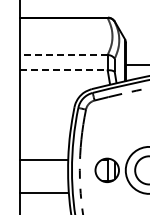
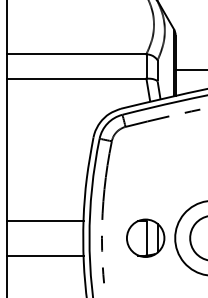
line: (63, 54) -> (75, 53), dashed -> solid
line: (63, 70) -> (75, 79), dashed -> solid
line: (44, 193) -> (45, 255), moved

